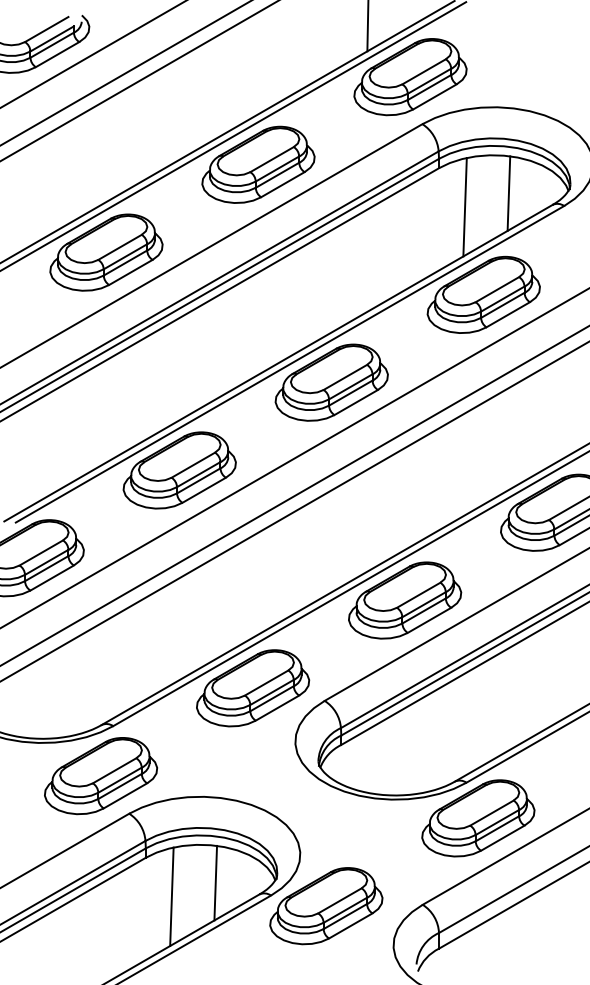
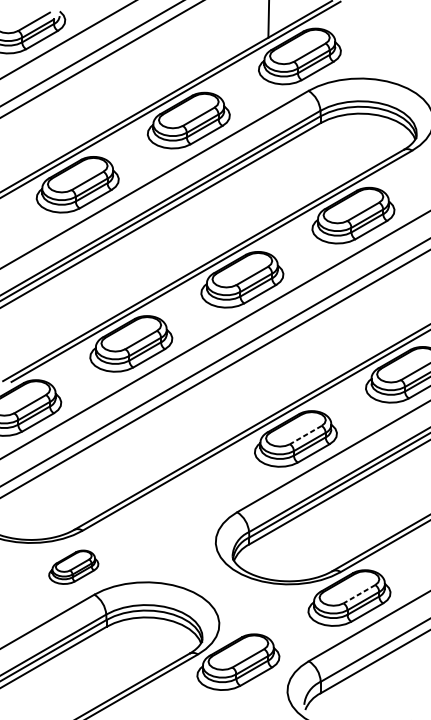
line: (508, 193) -> (371, 141), removed
line: (464, 206) -> (339, 151), removed
line: (418, 595) -> (305, 435), solid -> dashed
part: (253, 688) -> (185, 503), removed
part: (100, 776) -> (73, 567), size x0.6
line: (491, 813) -> (359, 594), solid -> dashed
line: (215, 882) -> (157, 644), removed
line: (171, 896) -> (125, 655), removed

